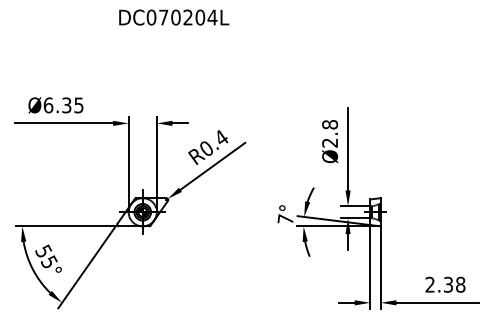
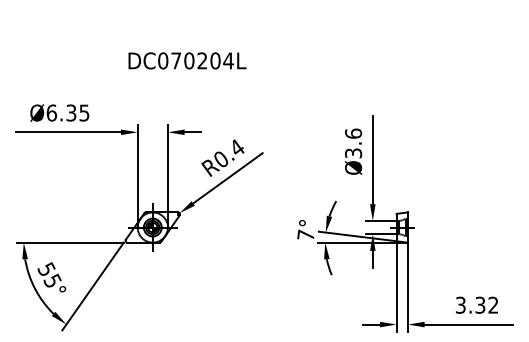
text: (174, 17) -> (187, 60), moved
text: (330, 133) -> (353, 143), Ø2.8 -> Ø3.6
text: (445, 284) -> (477, 304), 2.38 -> 3.32

